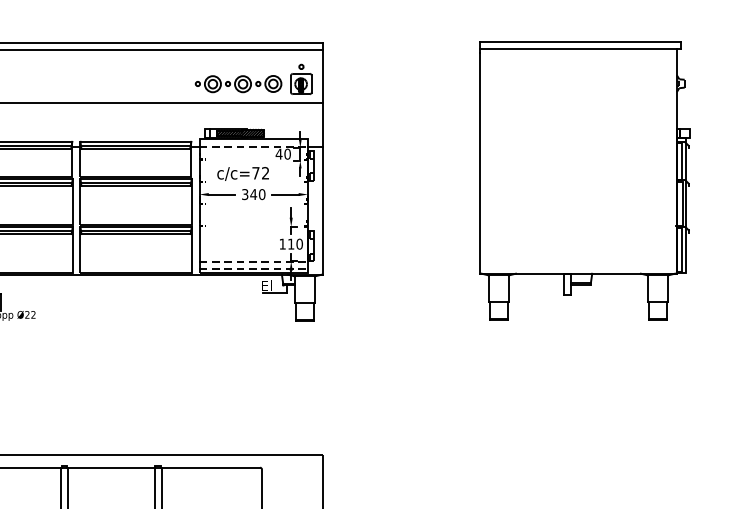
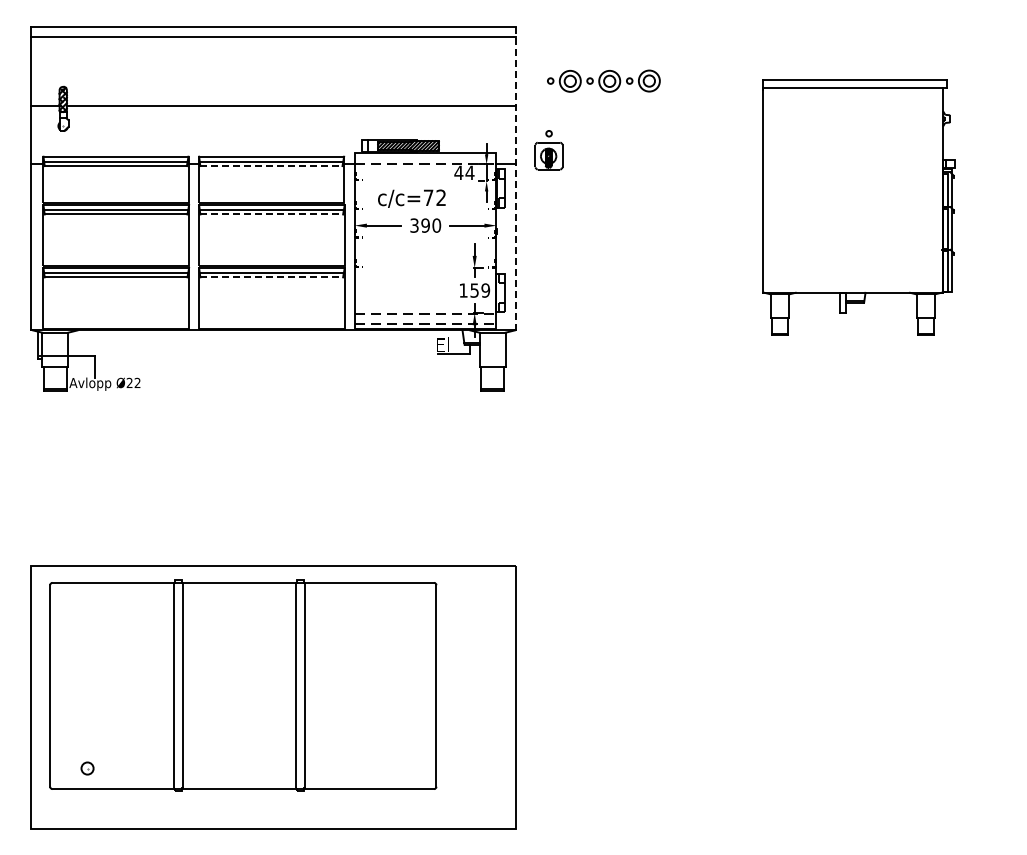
part: (301, 79) -> (548, 150), moved
part: (238, 83) -> (603, 80), moved
line: (135, 149) -> (271, 166), solid -> dashed
text: (287, 153) -> (469, 172), 40 -> 44
line: (323, 158) -> (516, 178), solid -> dashed
part: (584, 180) -> (858, 207), size x0.7
line: (136, 186) -> (272, 214), solid -> dashed
text: (253, 194) -> (425, 225), 340 -> 390
line: (136, 234) -> (272, 277), solid -> dashed
text: (294, 244) -> (479, 290), 110 -> 159

